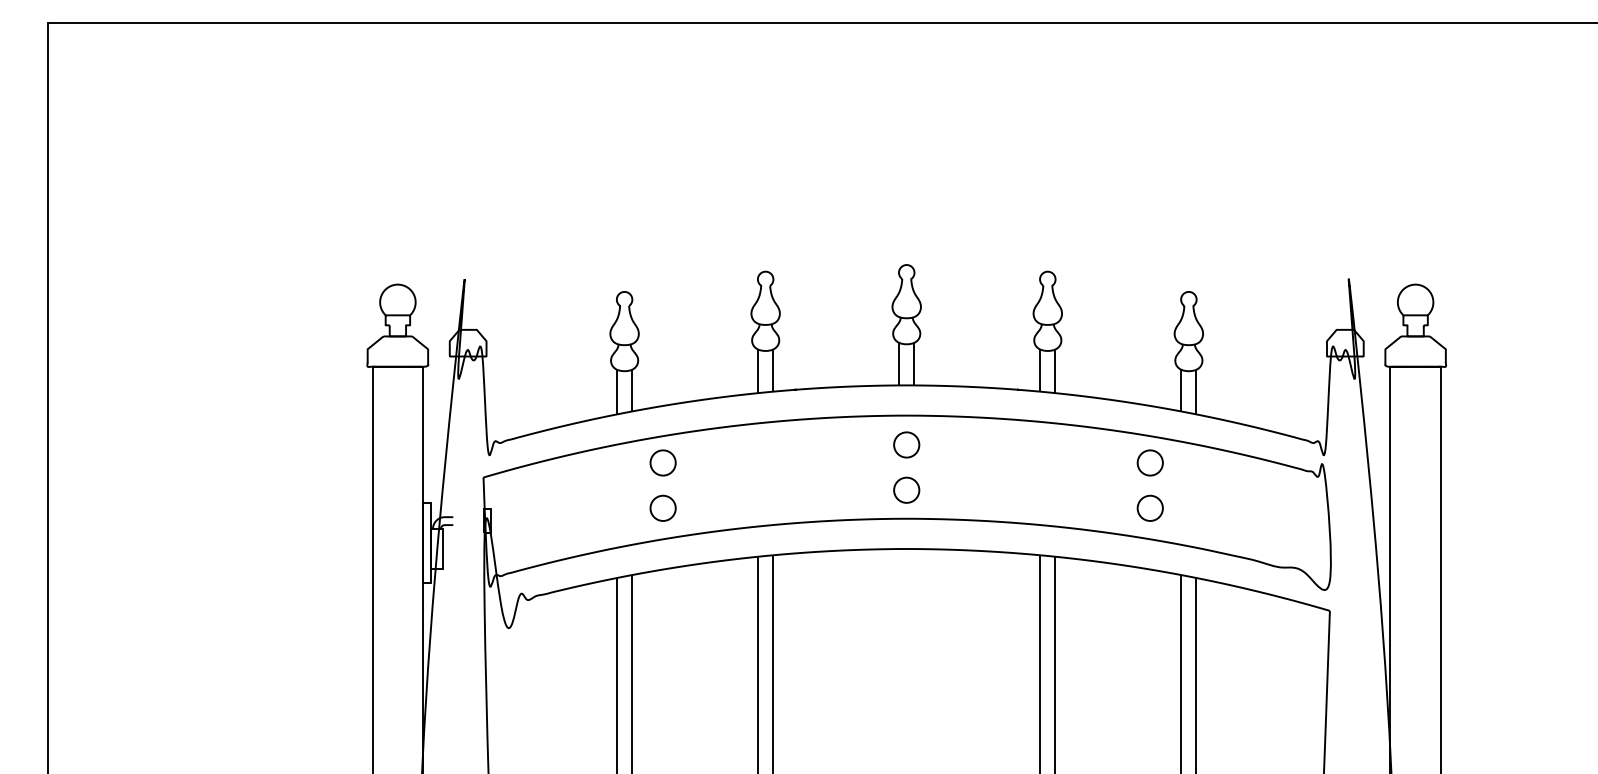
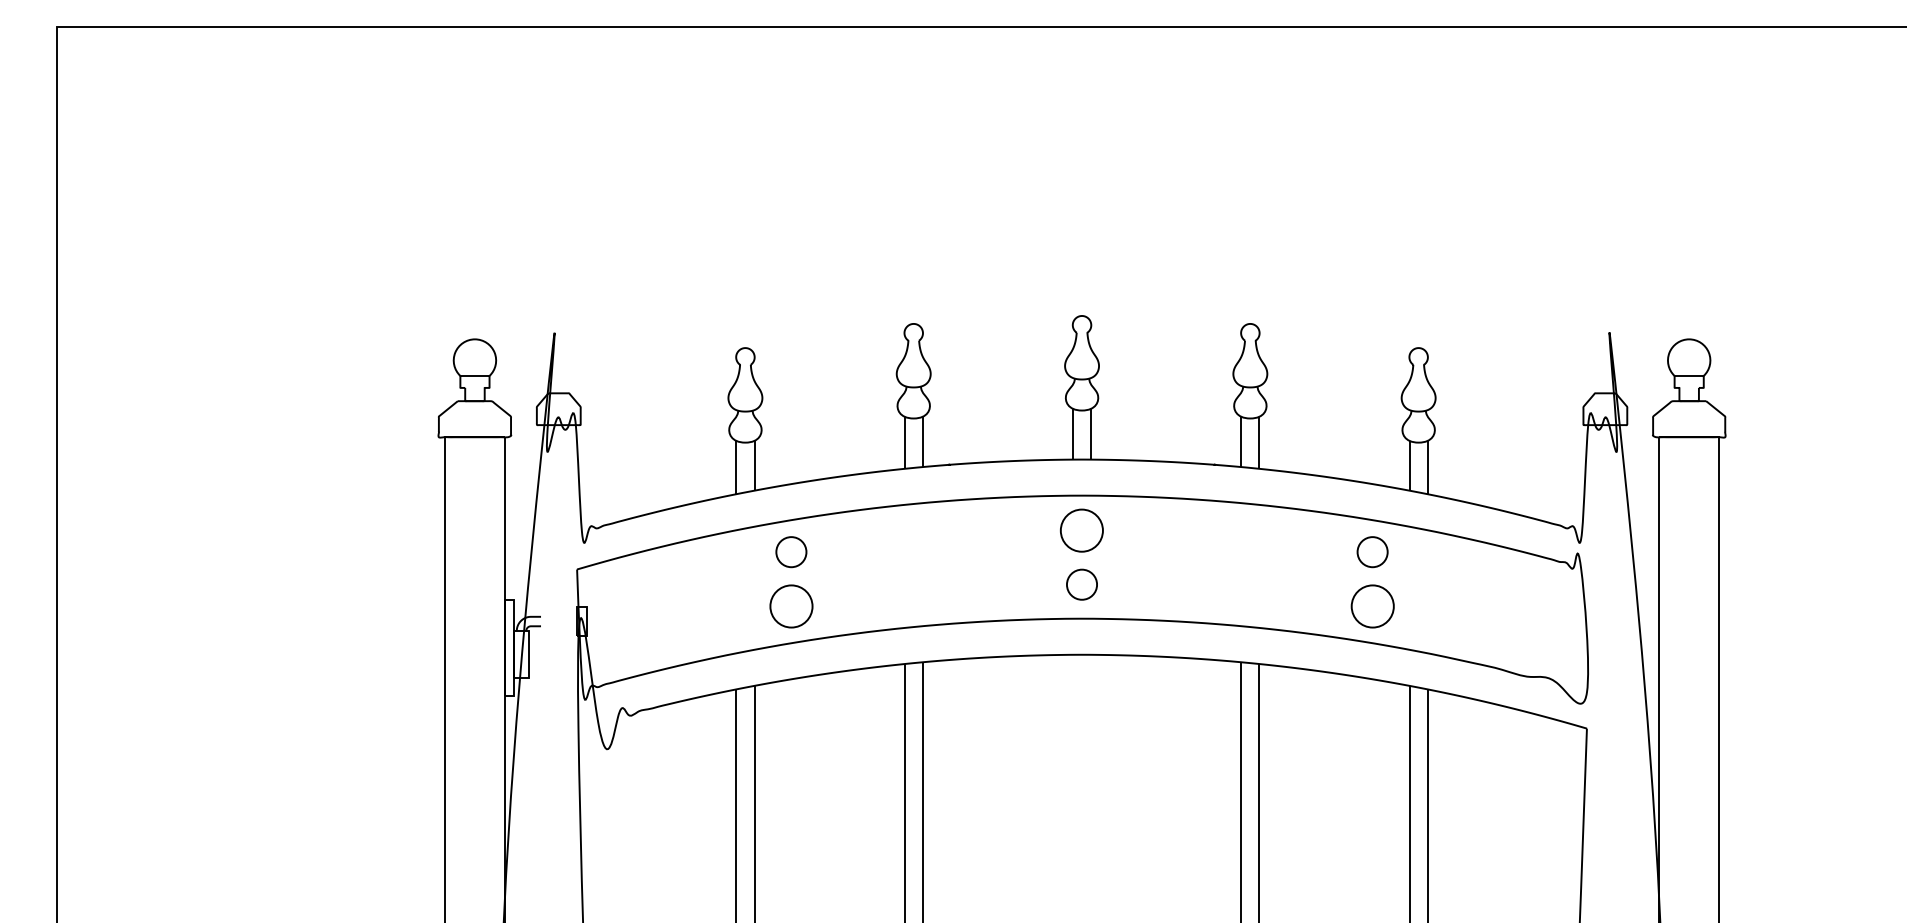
circle: (906, 444) -> (1081, 530), size x1.4
circle: (662, 507) -> (790, 605), size x1.4
circle: (1149, 507) -> (1371, 605), size x1.4

